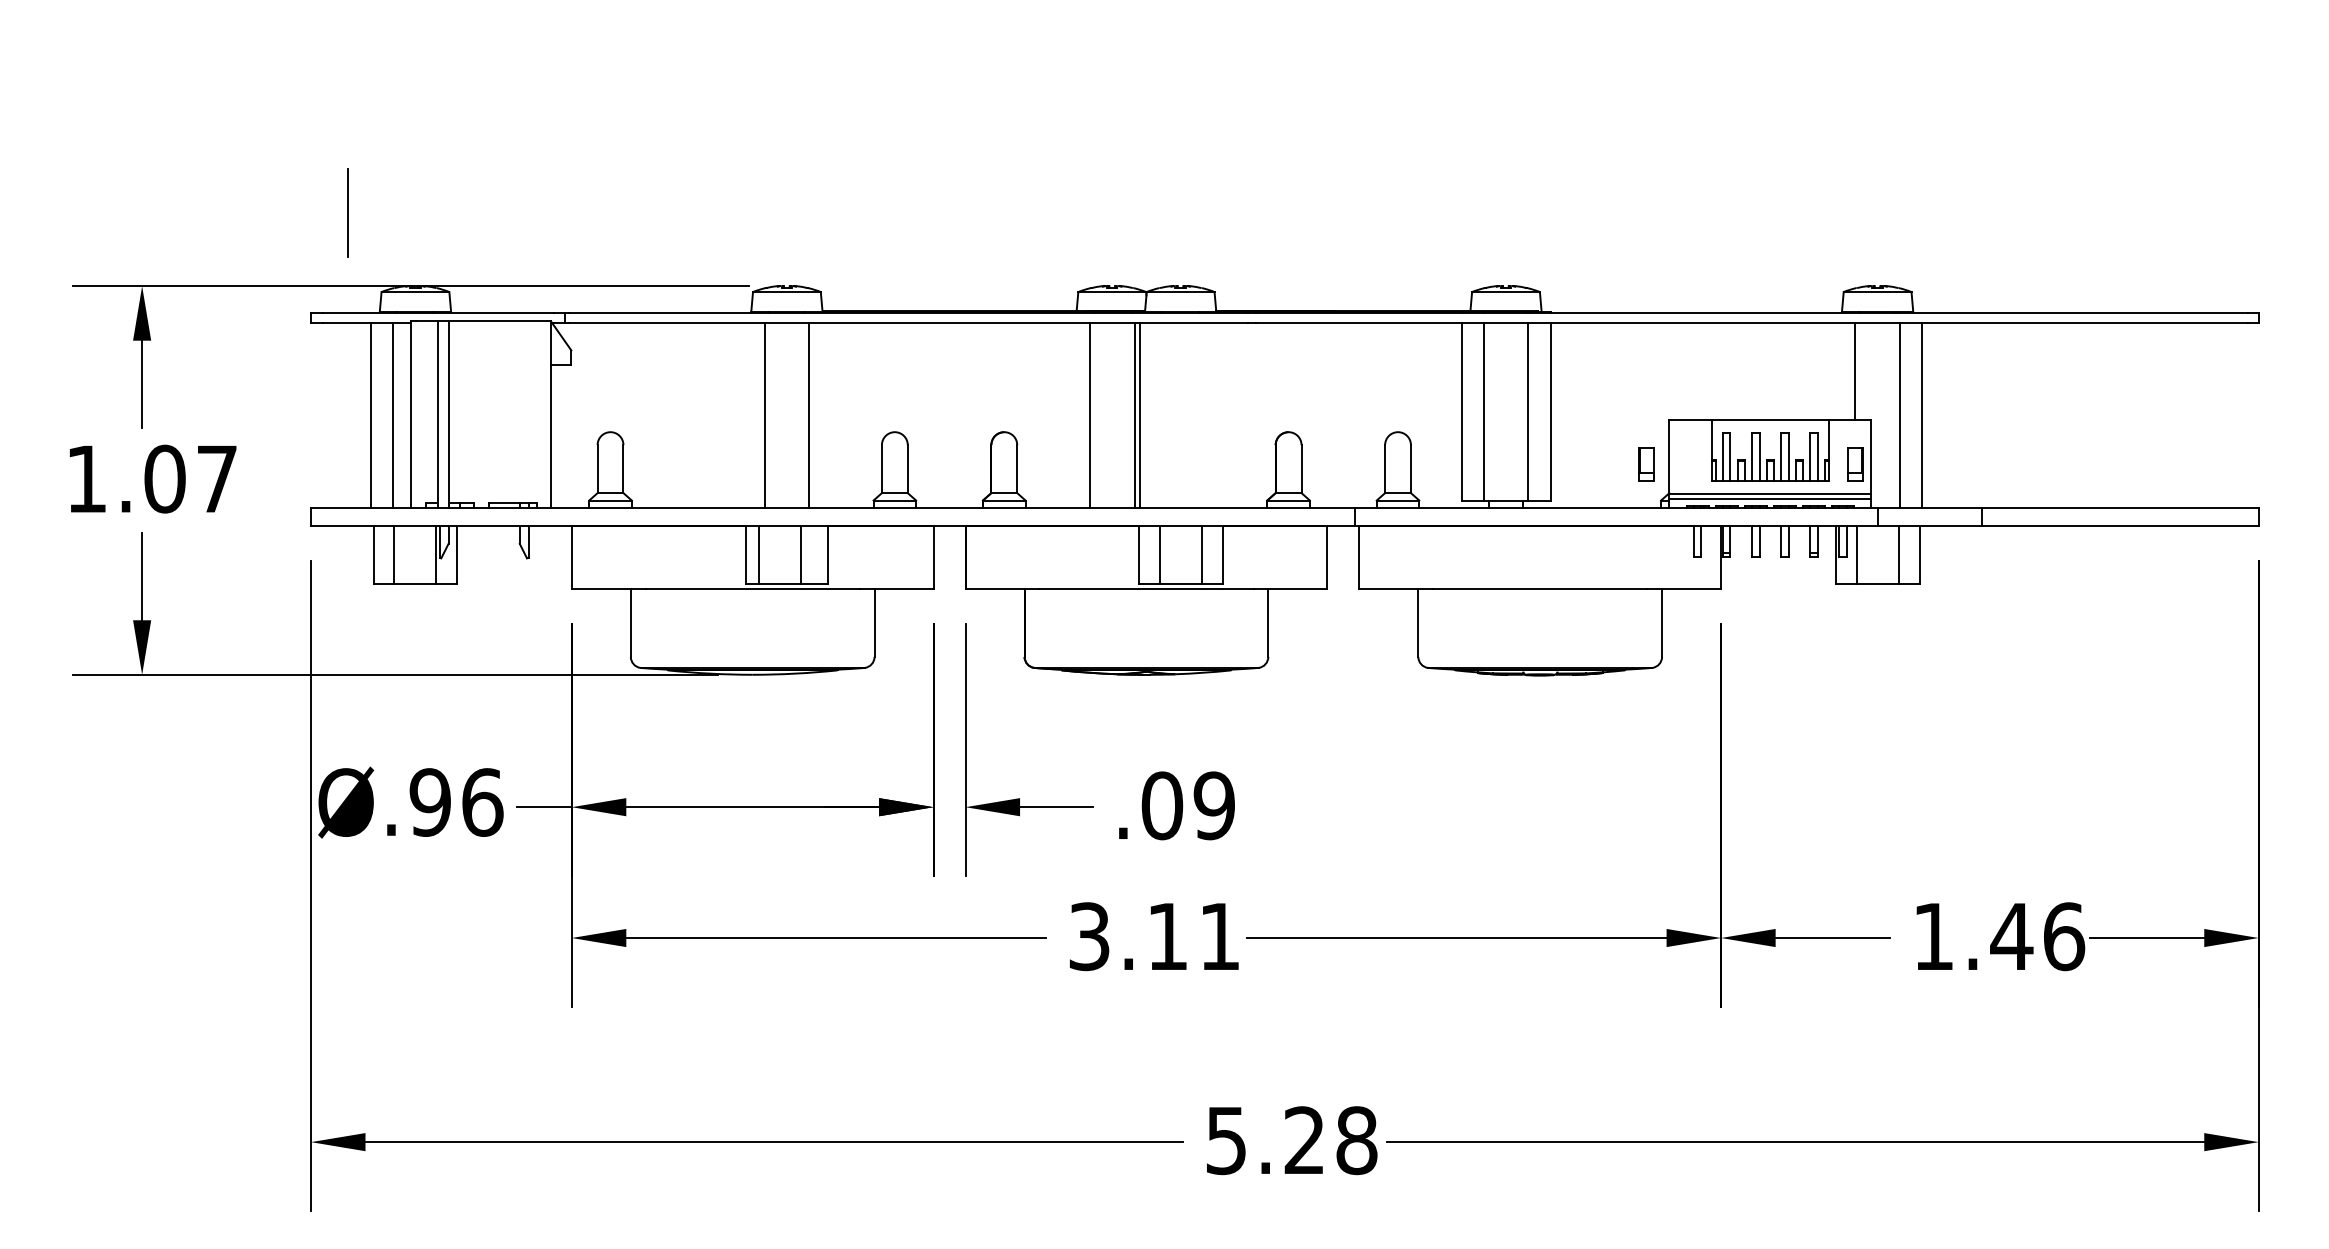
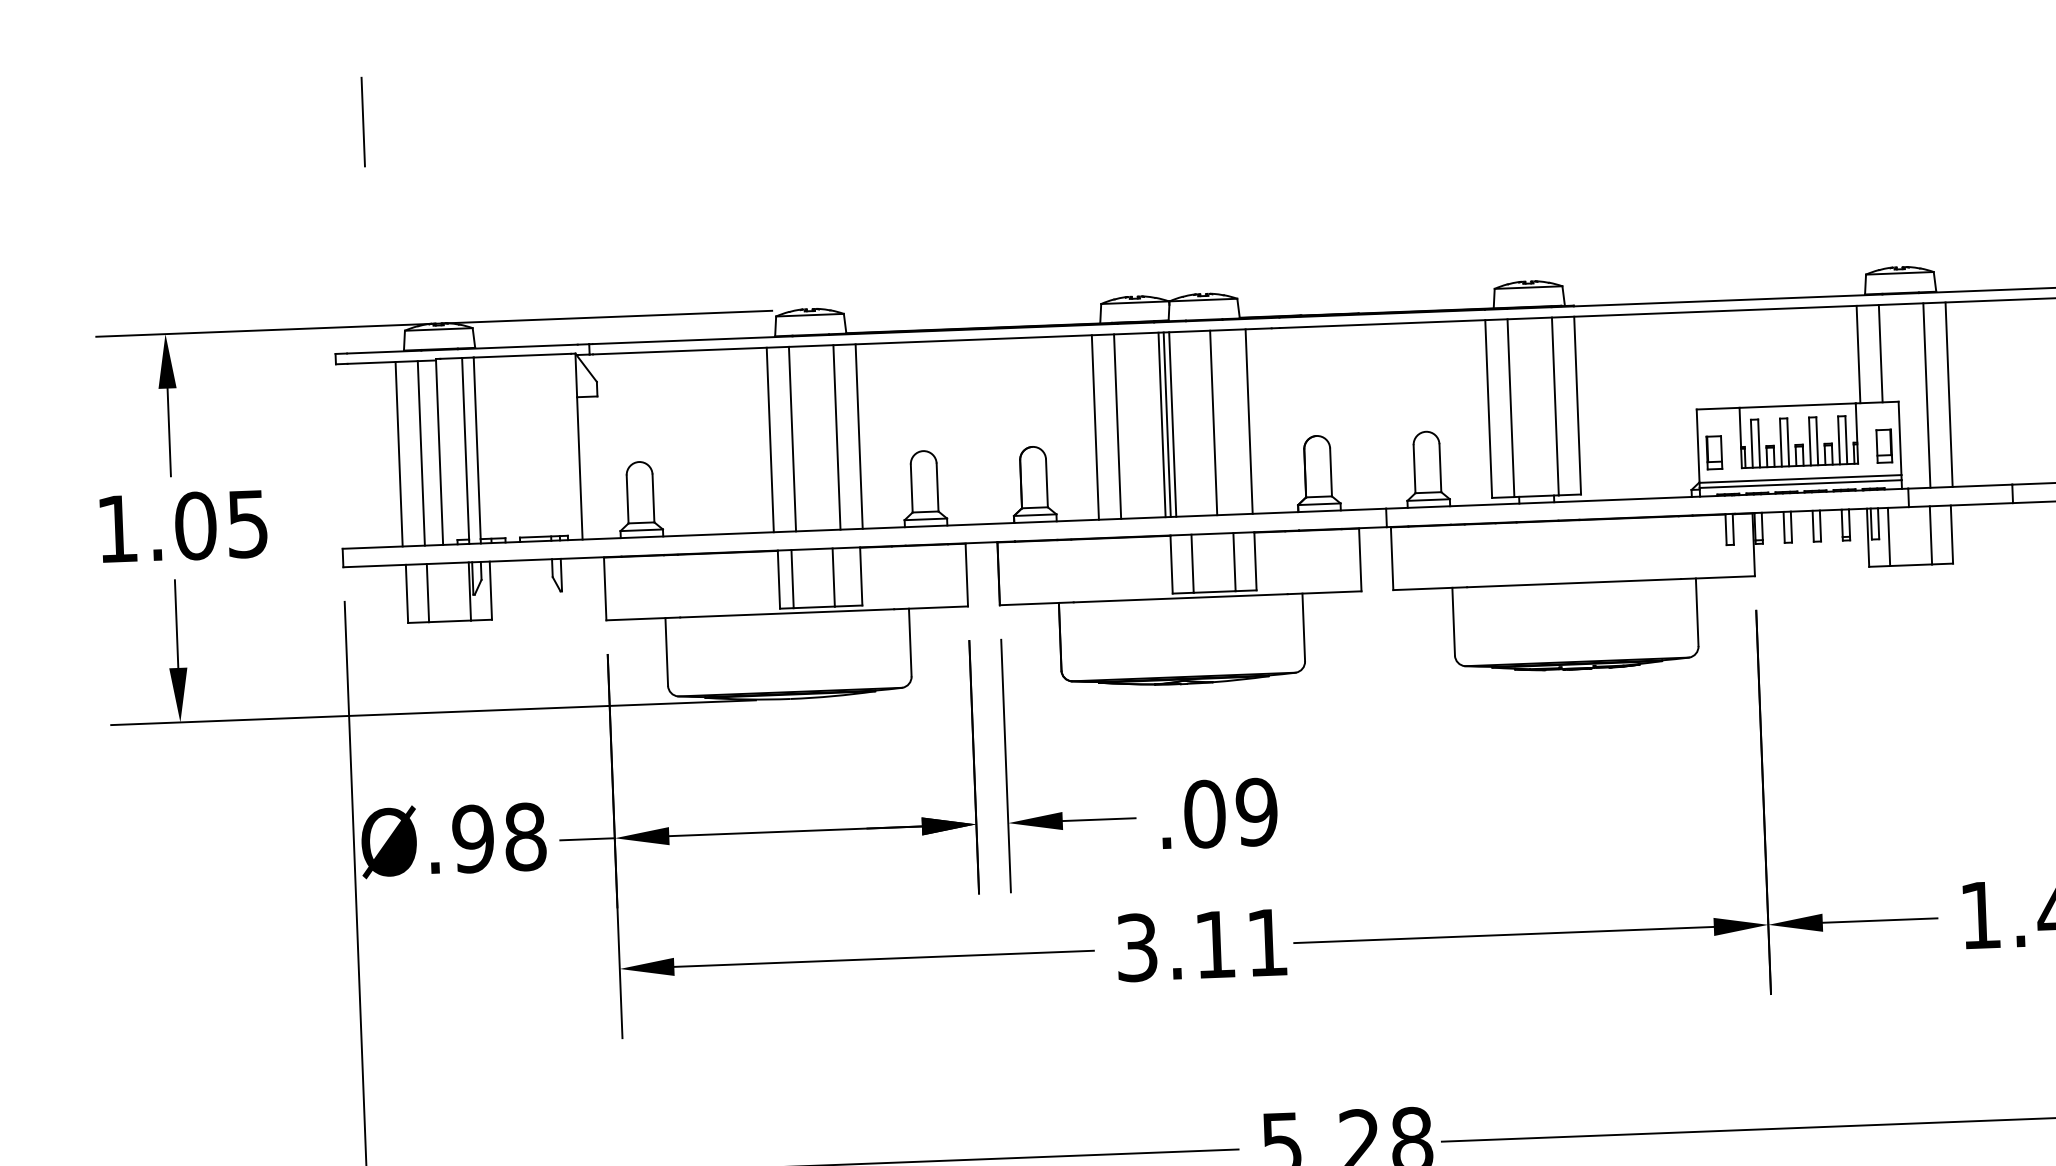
line: (347, 212) -> (362, 121), moved
line: (1833, 371) -> (1858, 354), added
line: (742, 414) -> (770, 439), added
line: (831, 414) -> (859, 435), added
line: (1067, 414) -> (1095, 426), added
line: (1145, 414) -> (1173, 423), added
line: (1186, 414) -> (1213, 422), added
line: (1221, 414) -> (1248, 420), added
part: (1646, 464) -> (1714, 453), moved
text: (216, 479) -> (247, 524), 1.07 -> 1.05
text: (482, 802) -> (525, 836), .96 -> .98

